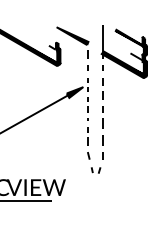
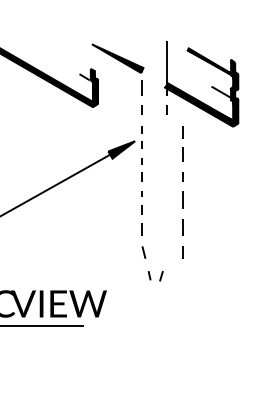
line: (102, 118) -> (182, 192), moved

